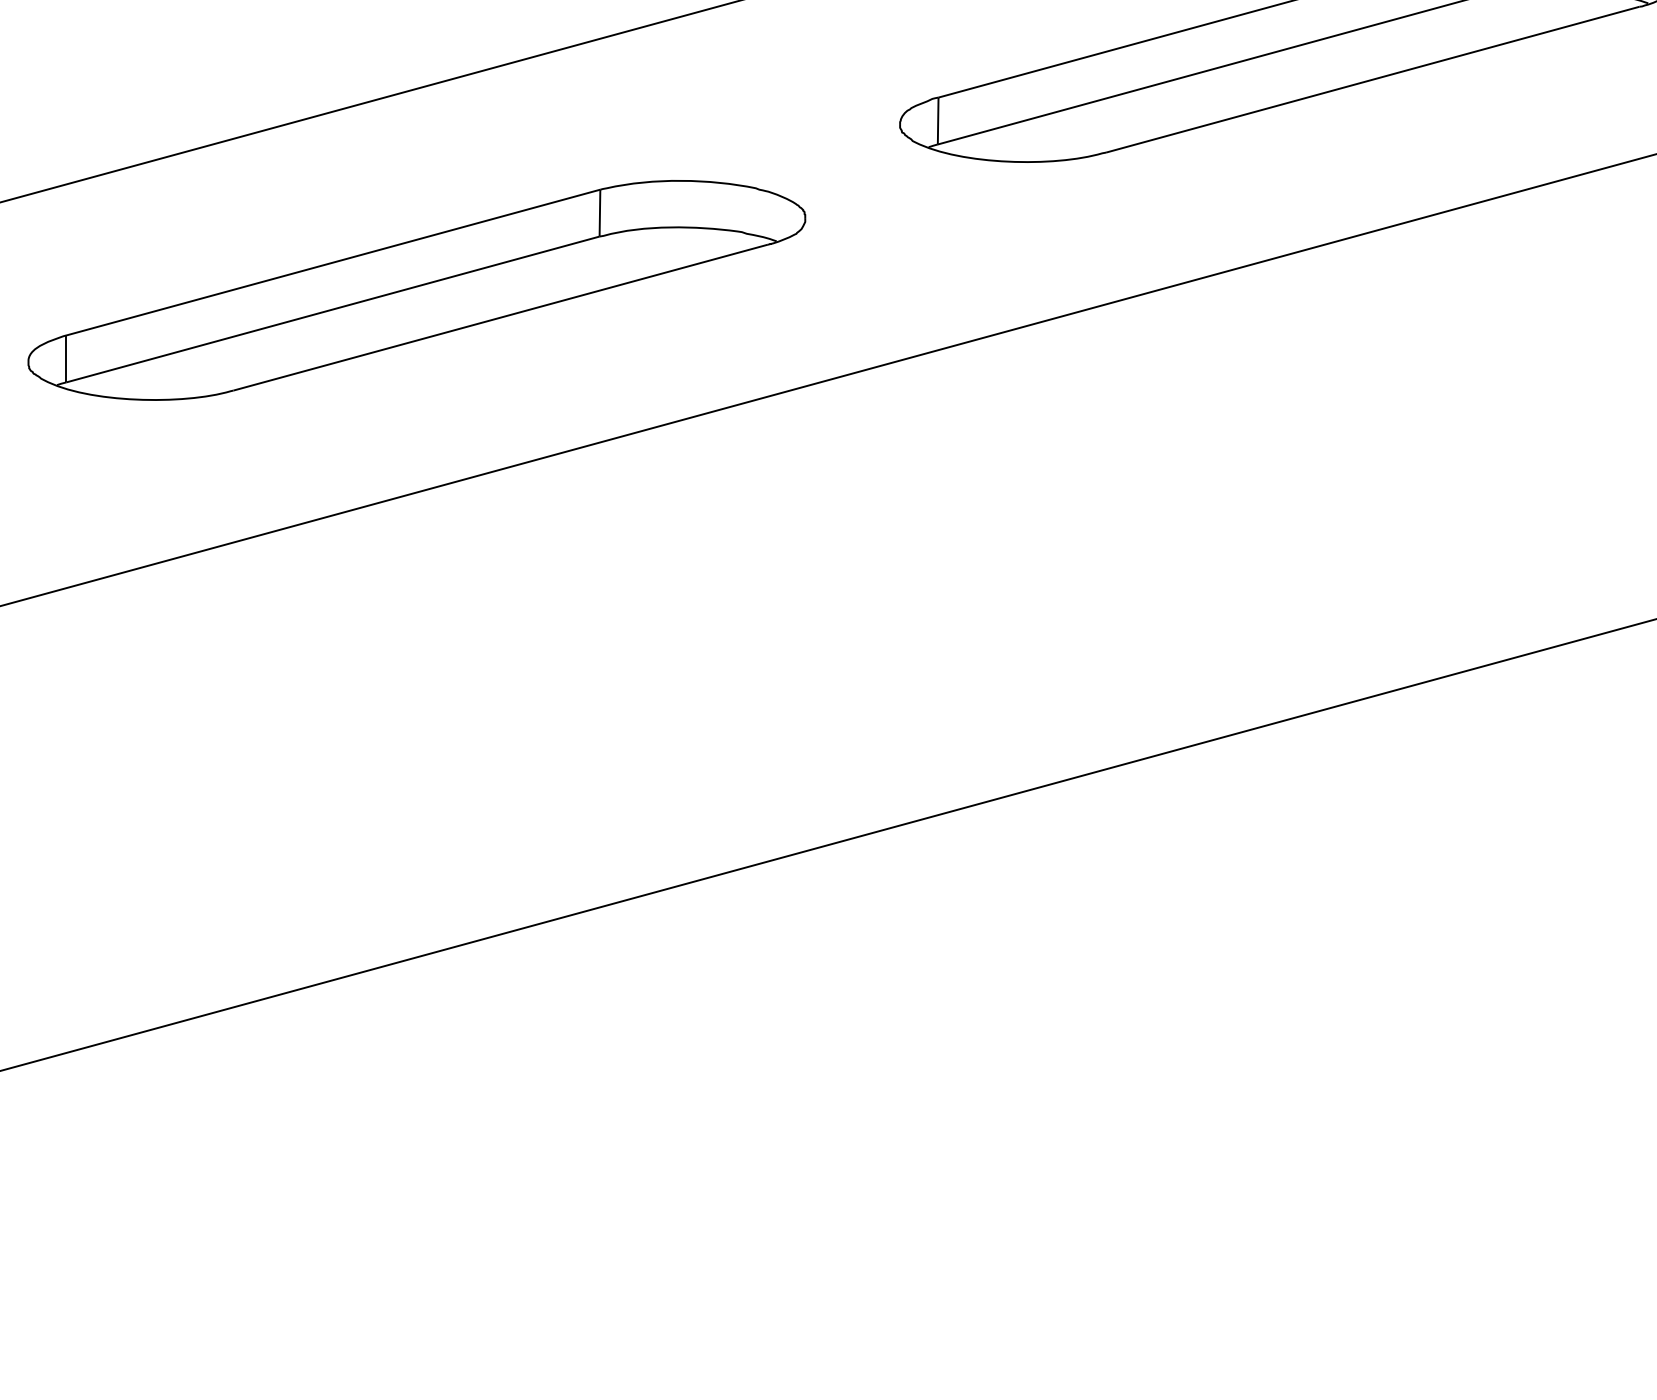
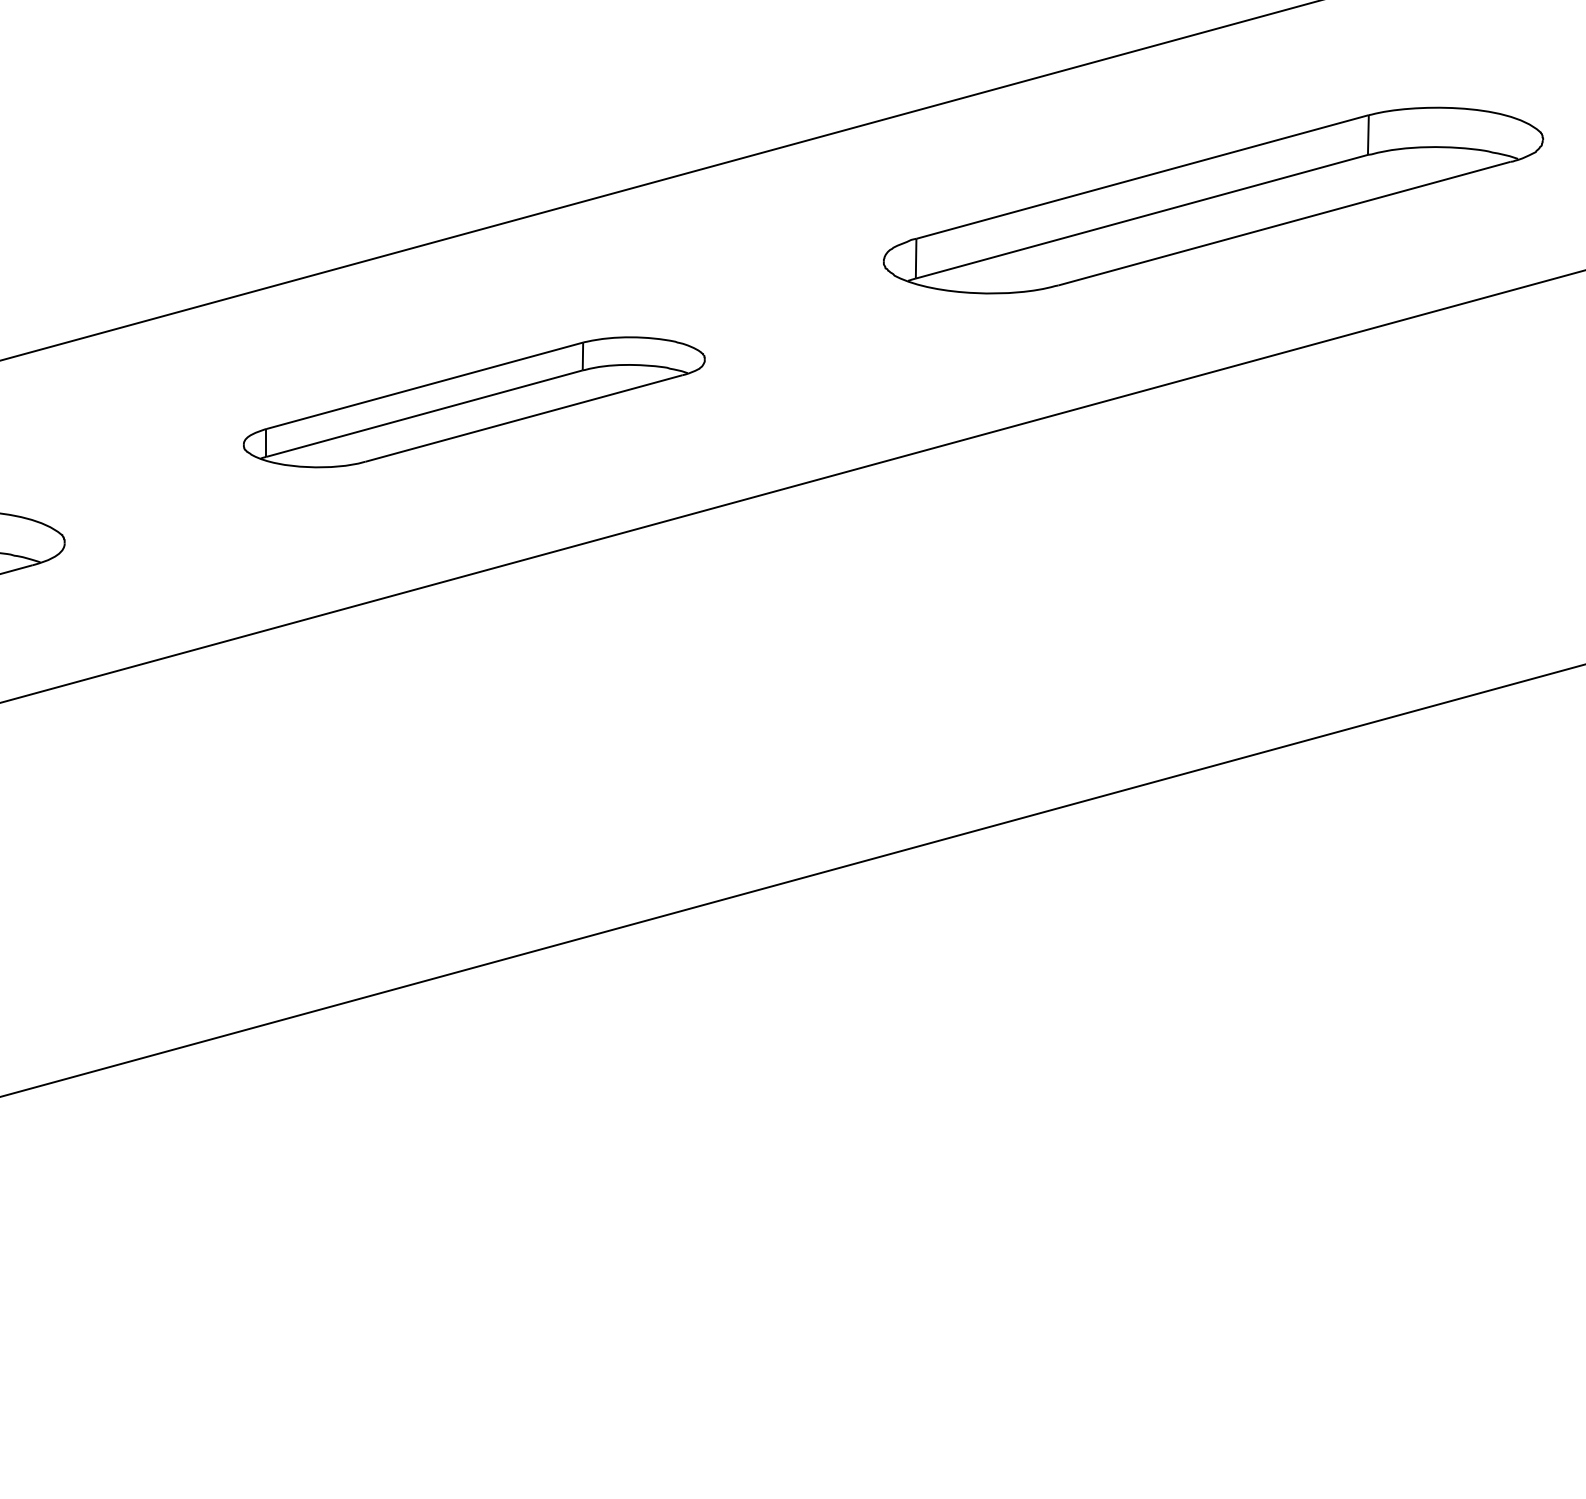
part: (417, 290) -> (474, 402), size x0.7

